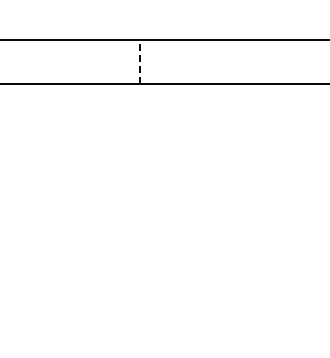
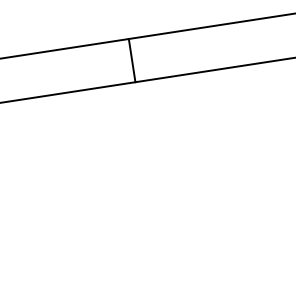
line: (139, 61) -> (131, 60), dashed -> solid

